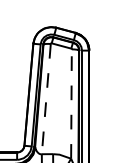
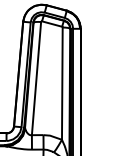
line: (46, 99) -> (36, 79), dashed -> solid
line: (71, 104) -> (62, 84), dashed -> solid

